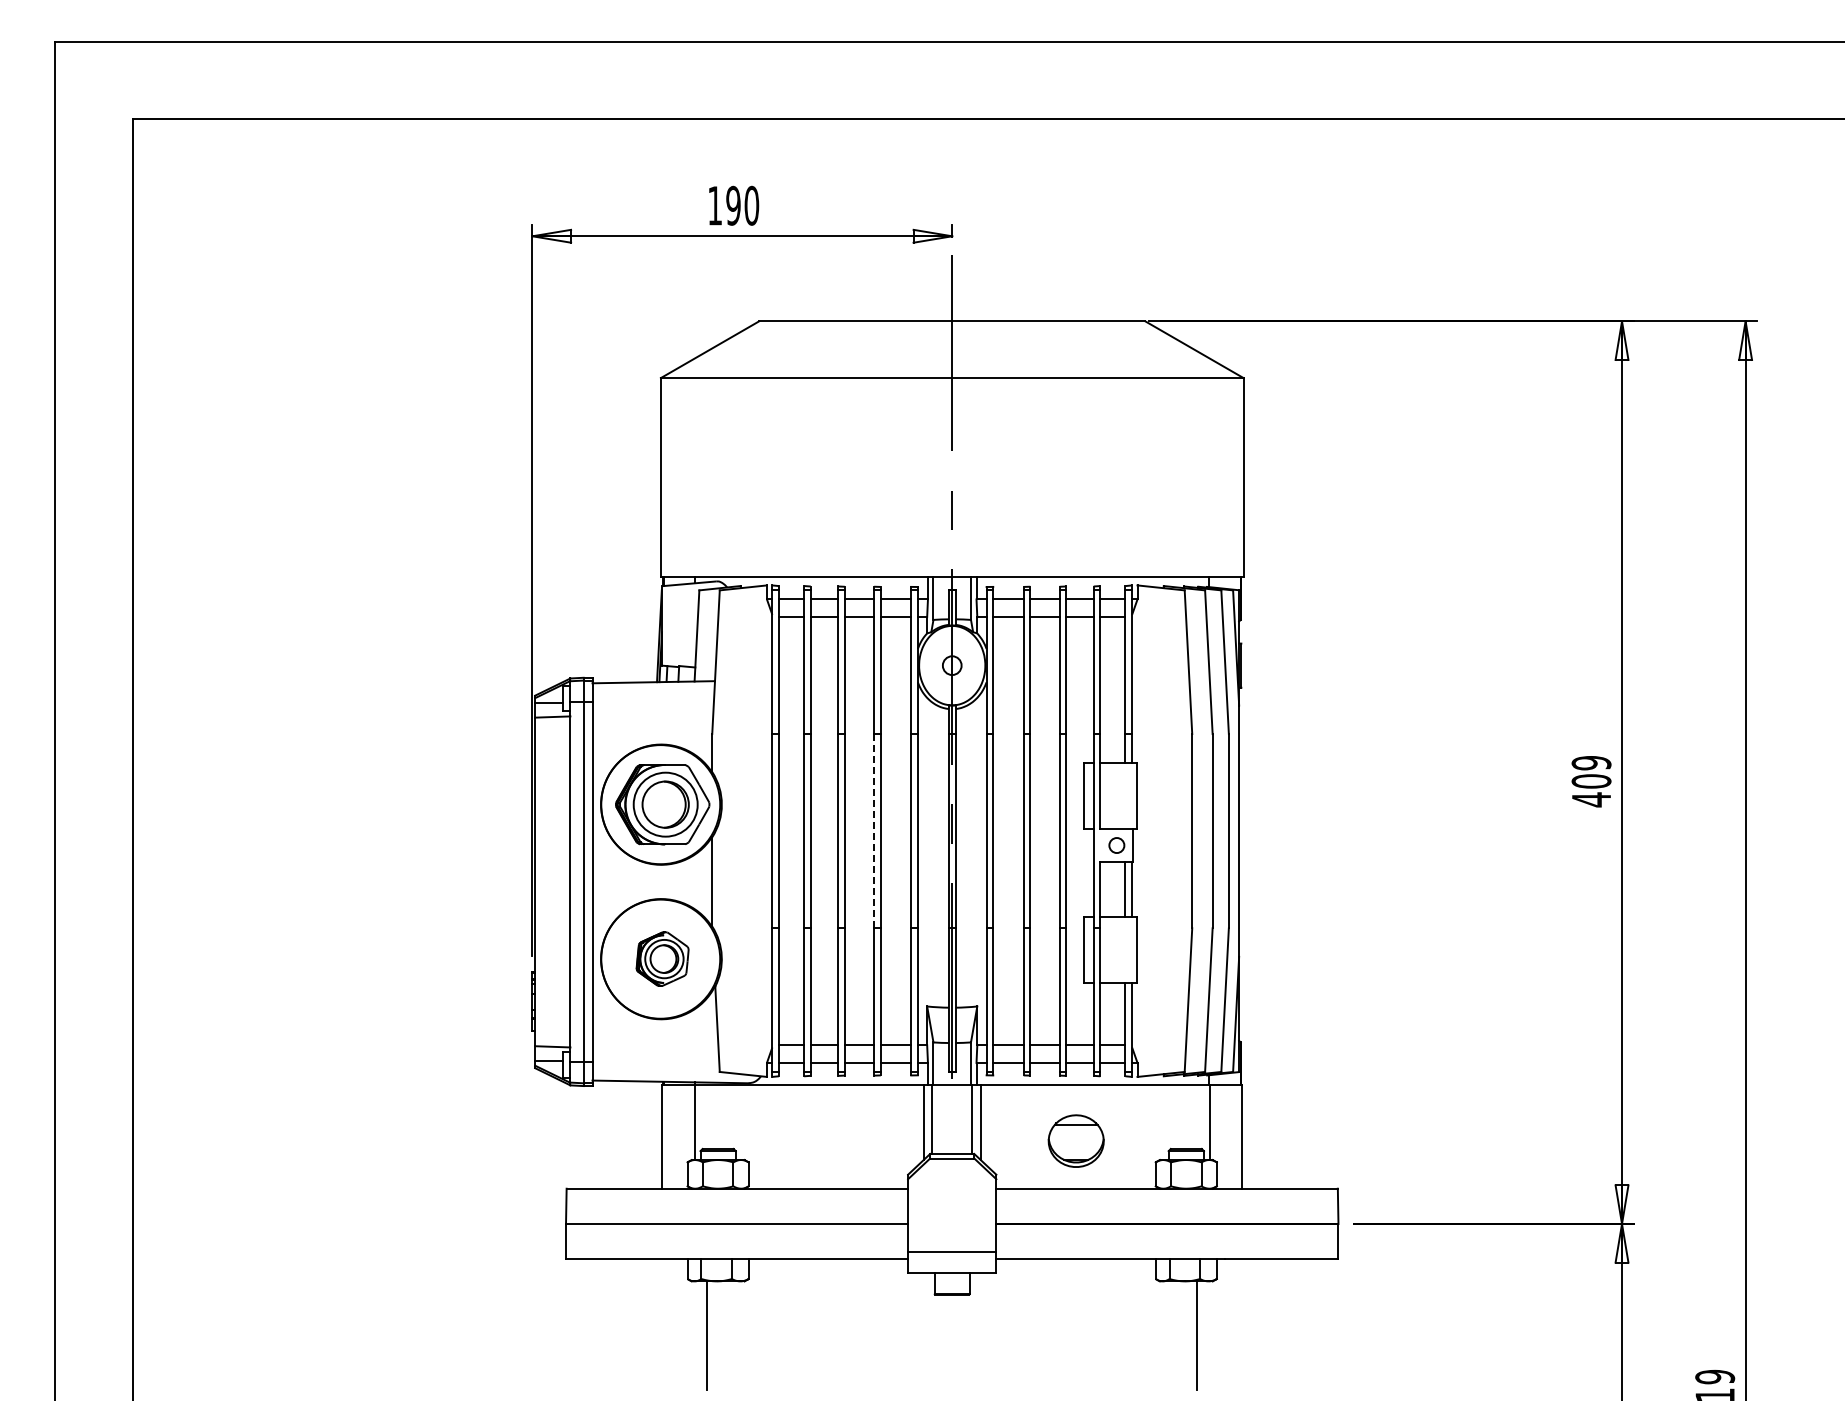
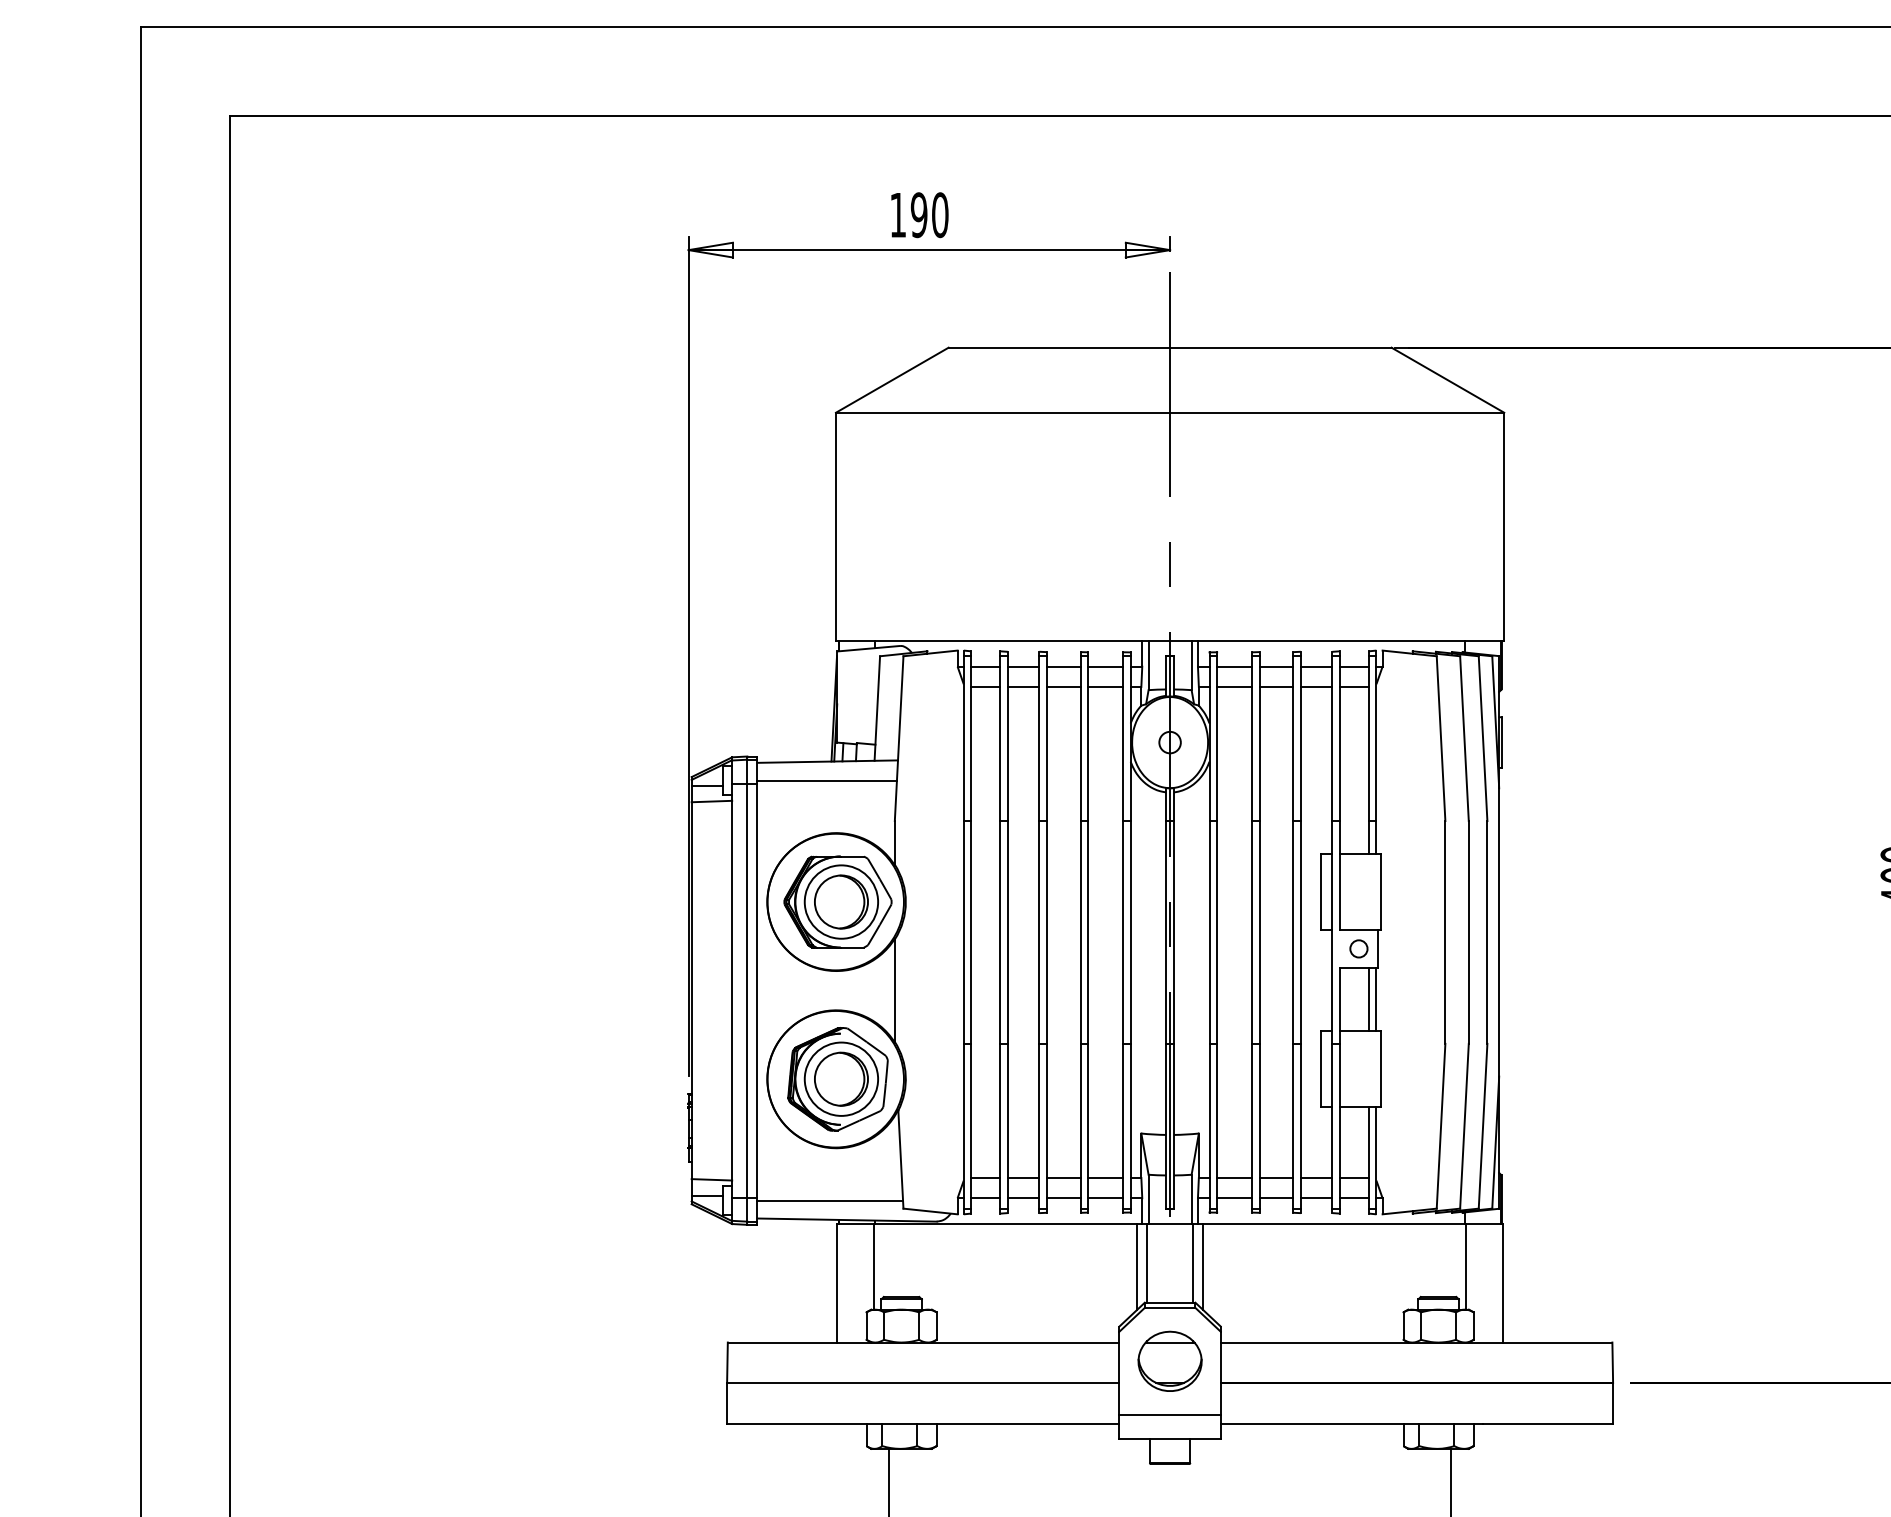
line: (653, 698) -> (827, 780), added
line: (874, 830) -> (1080, 931), dashed -> solid
part: (662, 958) -> (837, 1078), size x1.67
line: (655, 1065) -> (829, 1201), added
part: (1075, 1140) -> (1169, 1360), moved

